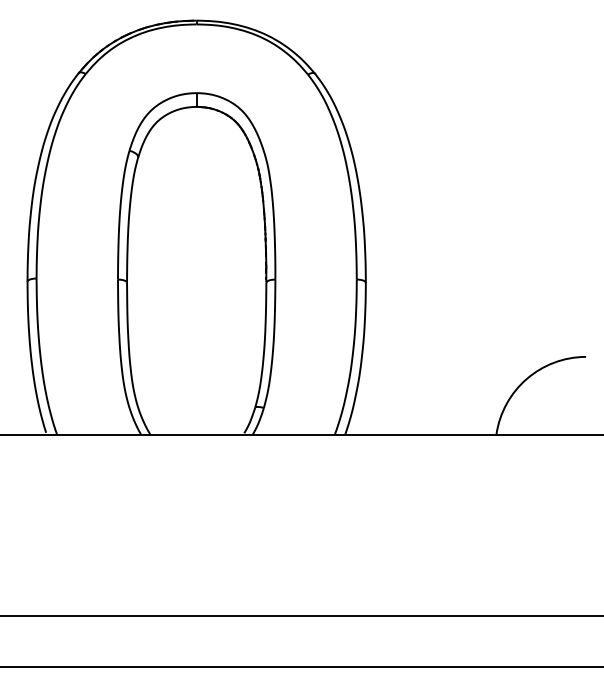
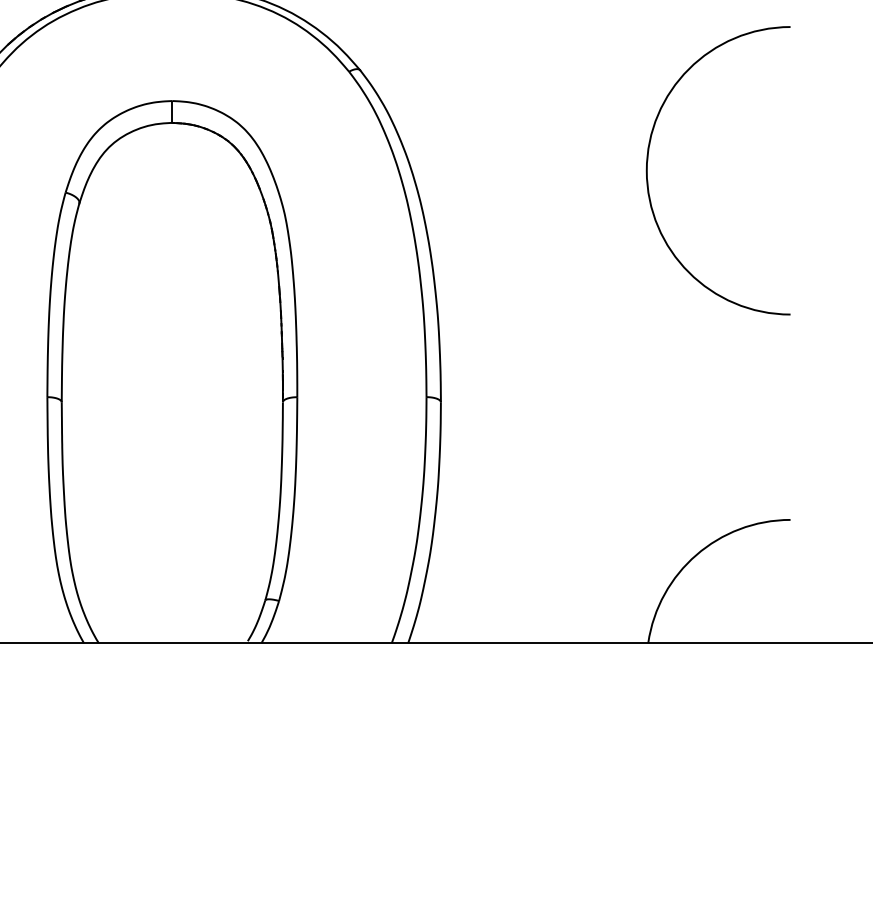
arc: (496, 136) -> (648, 169), added

